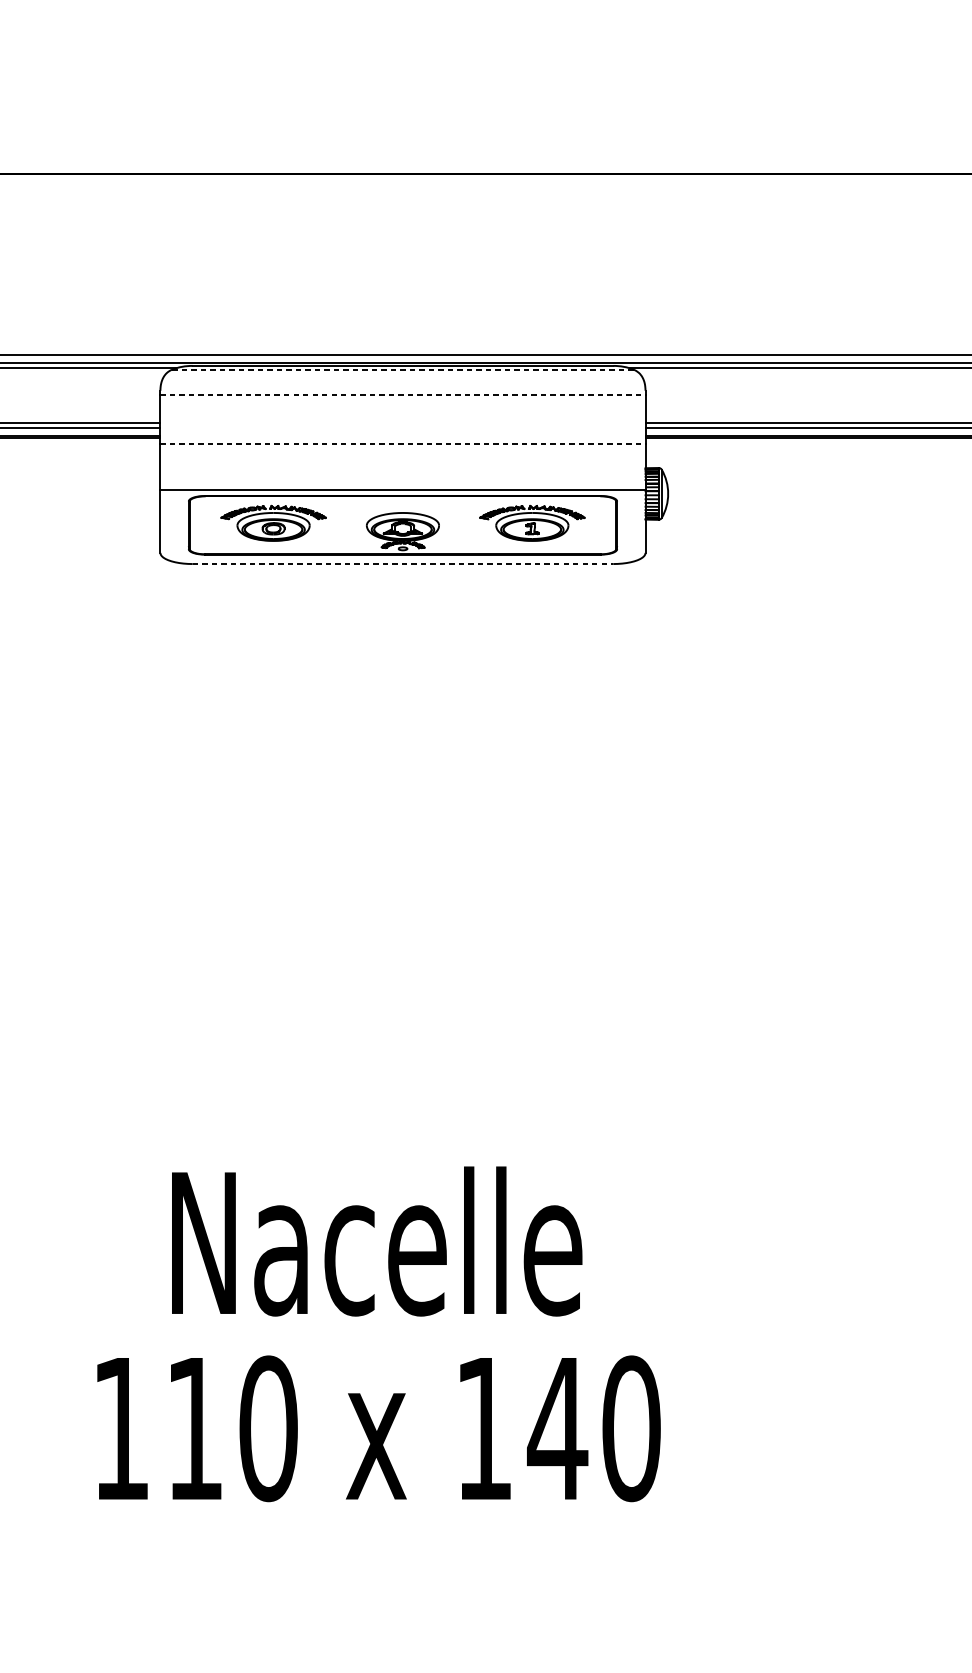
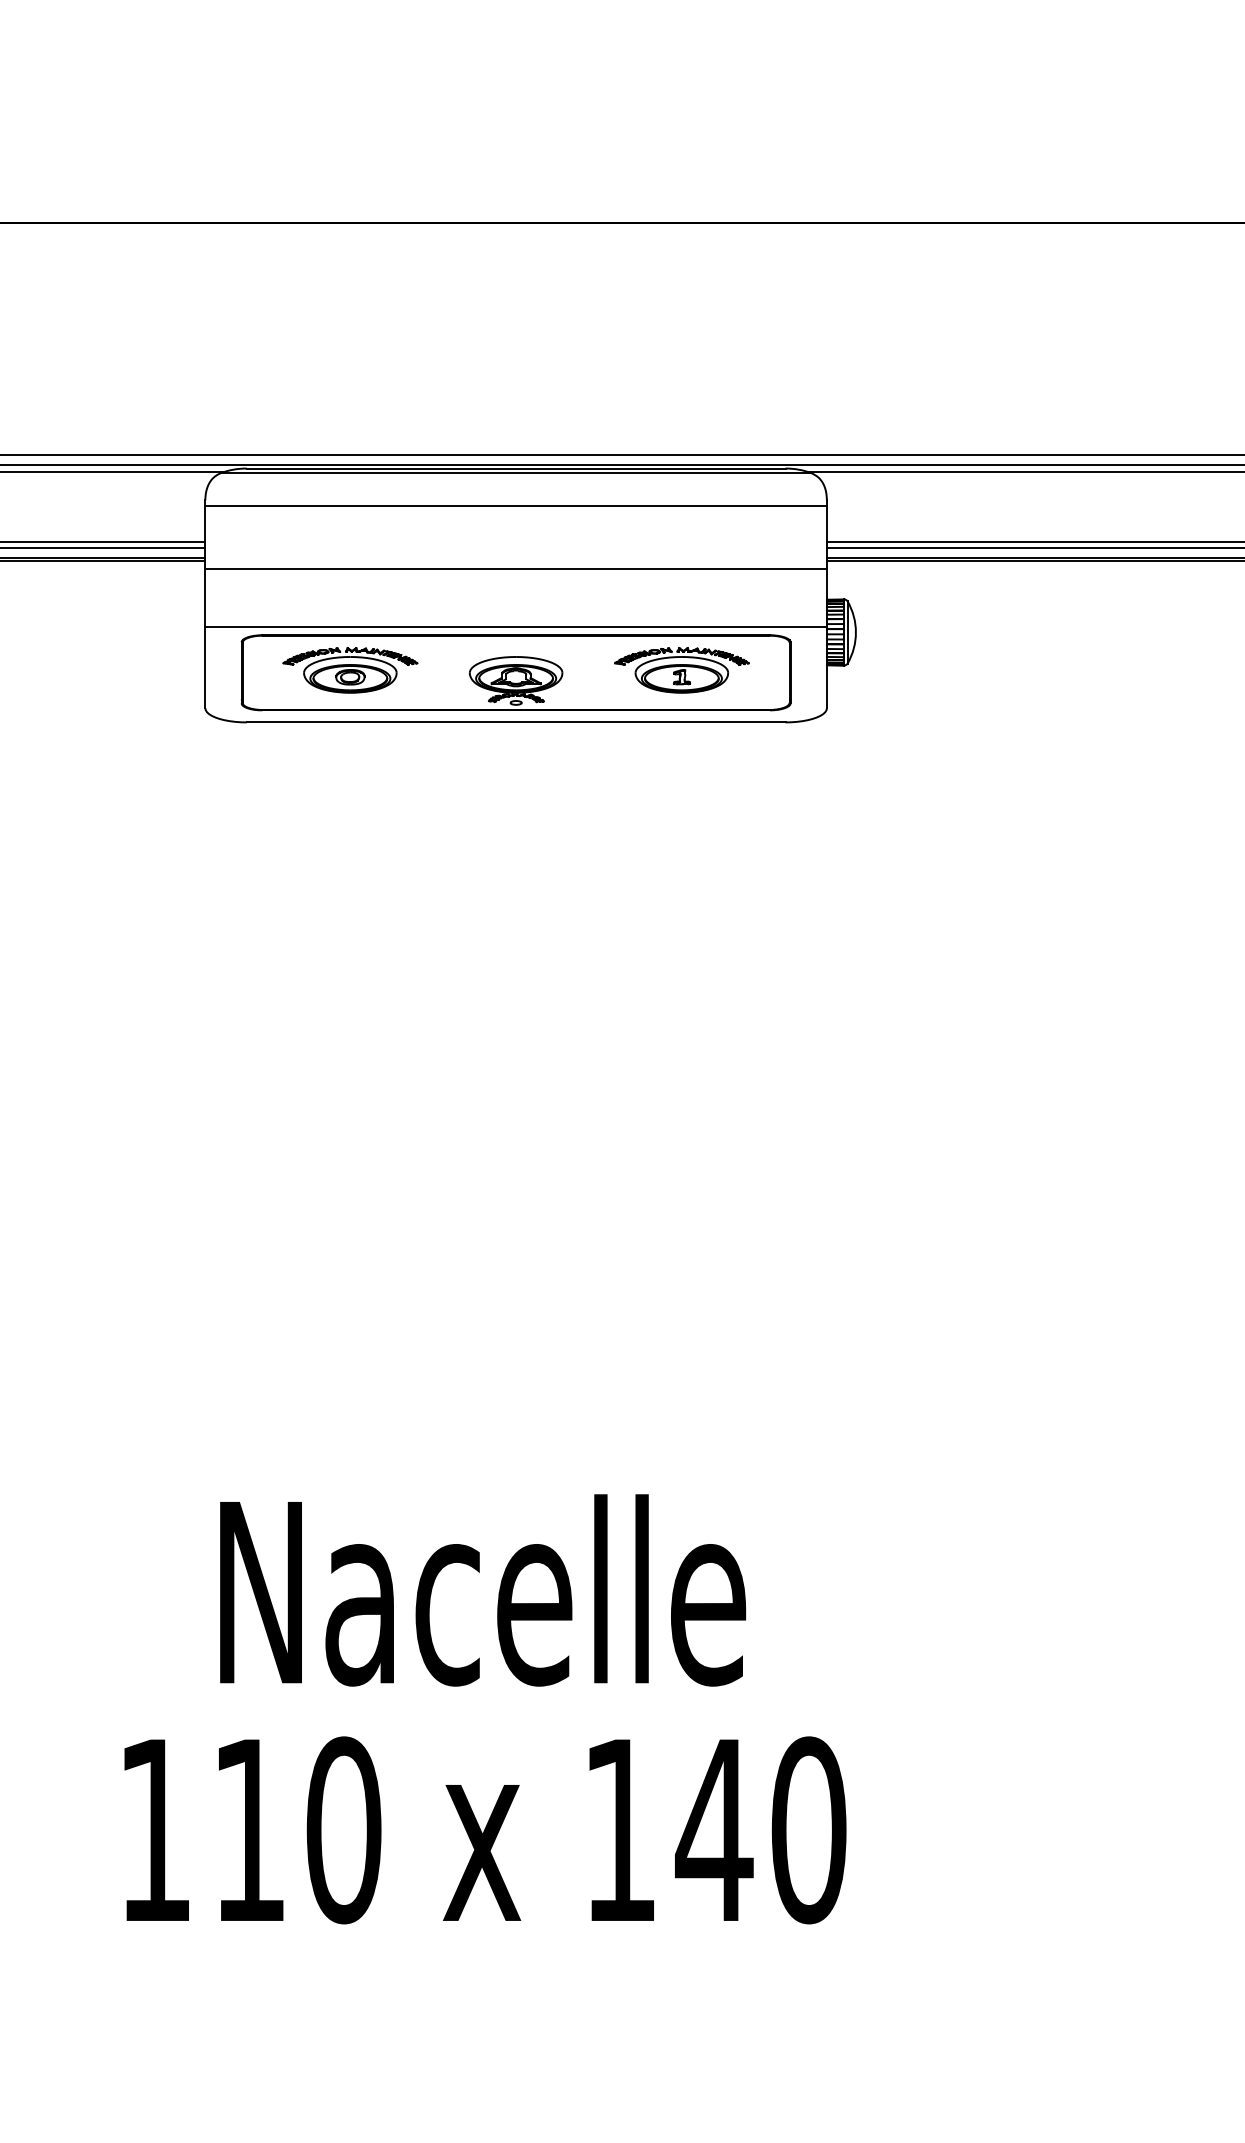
line: (403, 369) -> (516, 473), dashed -> solid
line: (403, 394) -> (516, 505), dashed -> solid
line: (403, 444) -> (516, 569), dashed -> solid
line: (403, 564) -> (516, 722), dashed -> solid

